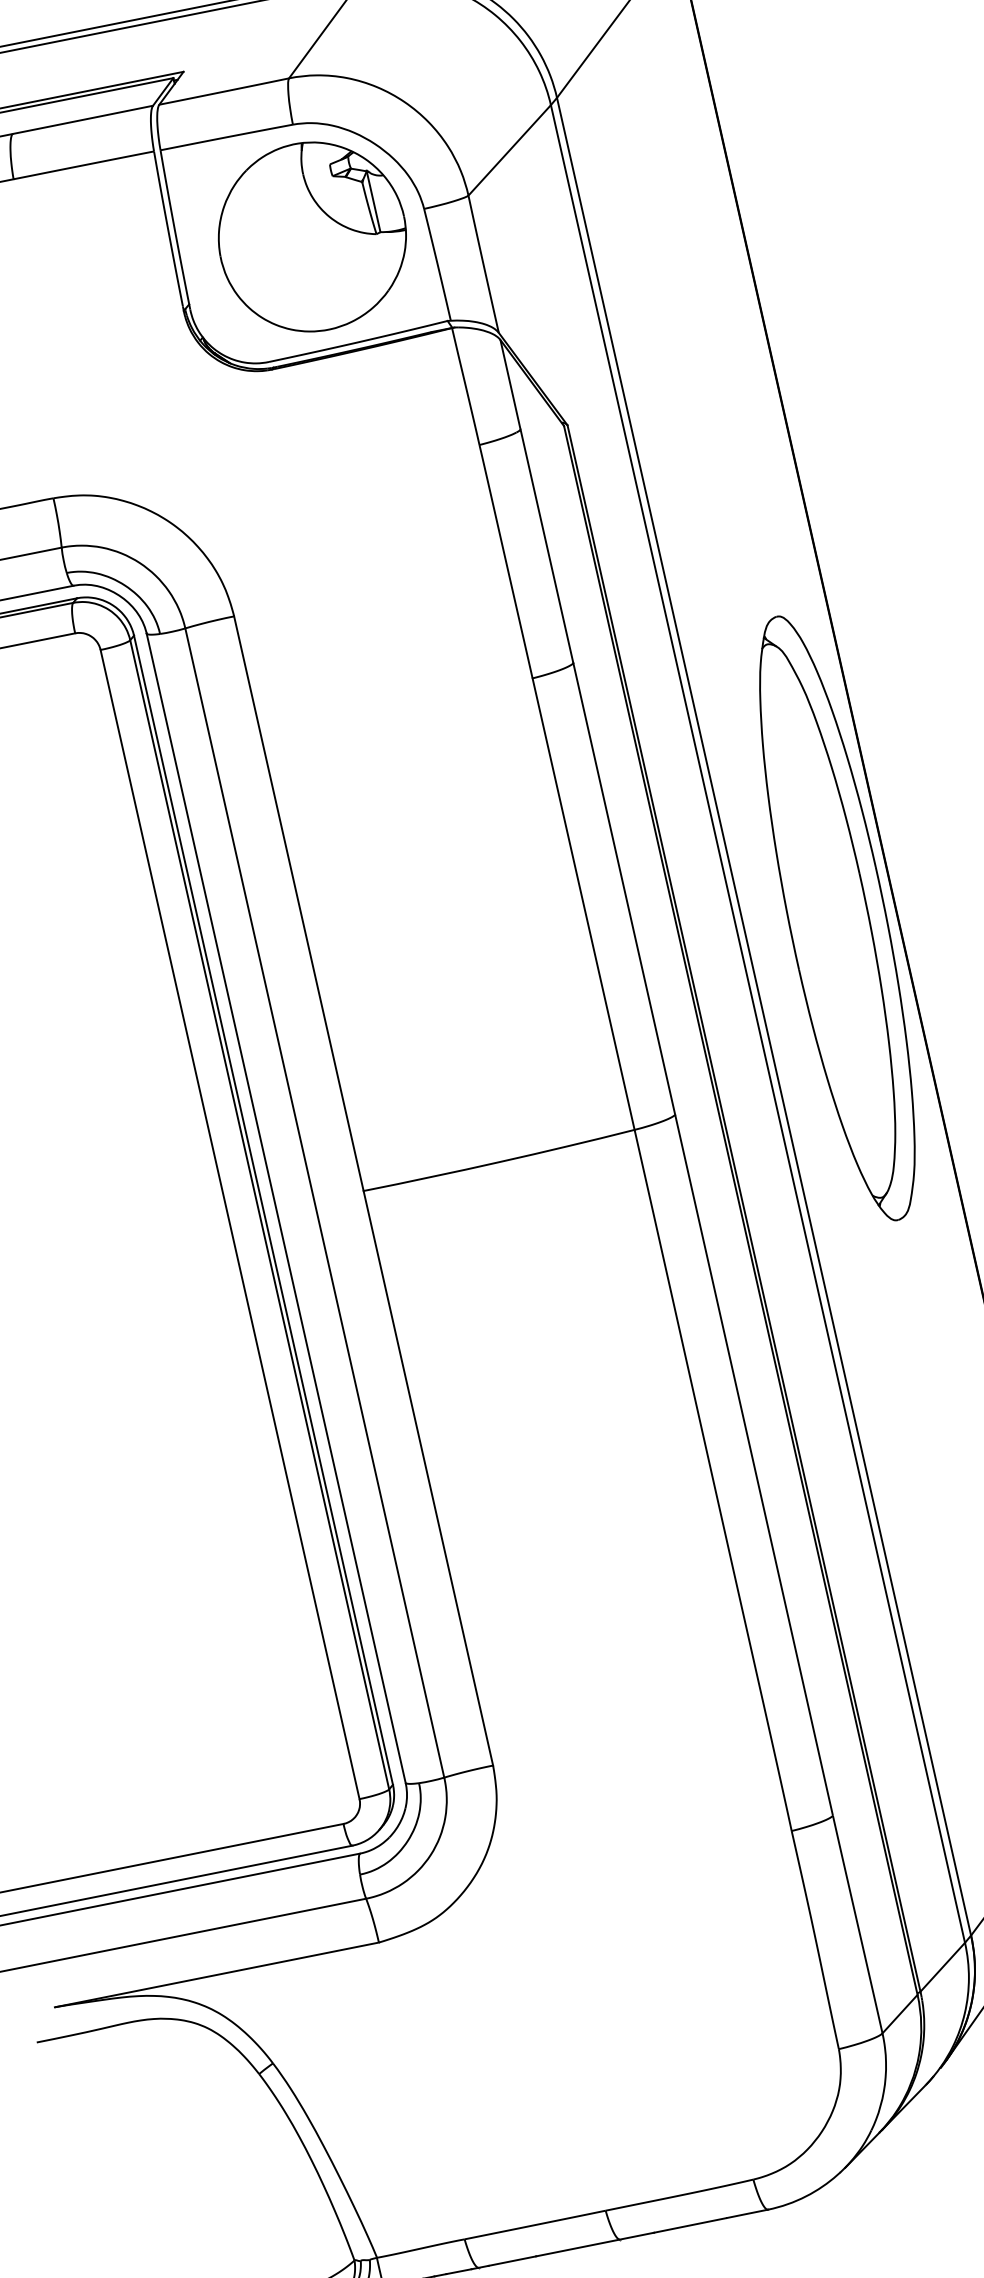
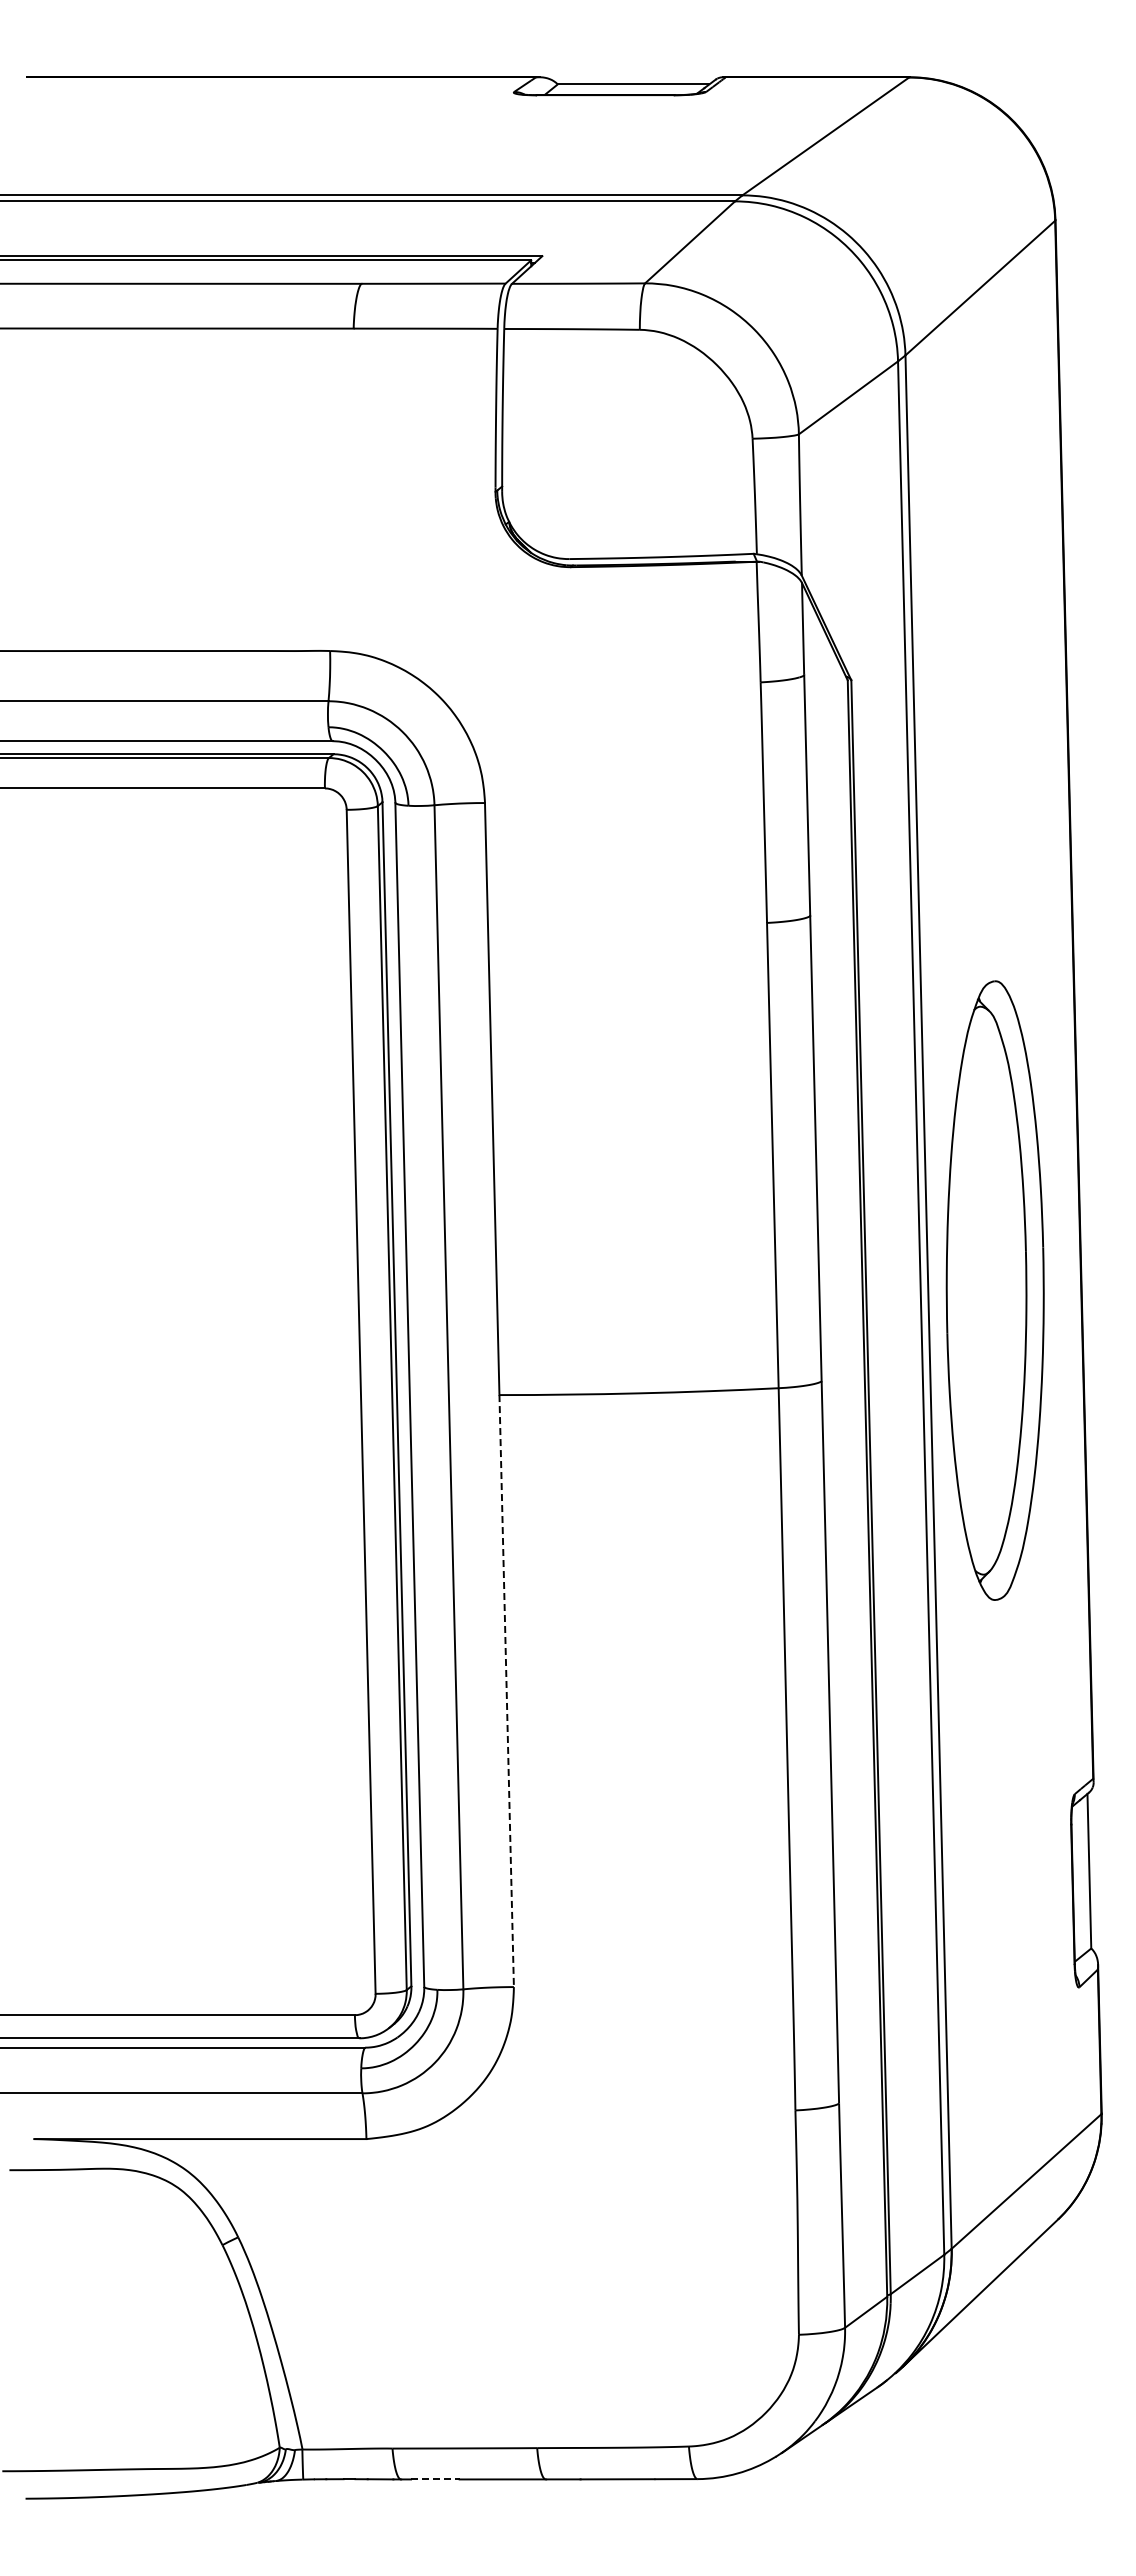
part: (311, 236) -> (636, 443), removed
part: (836, 918) -> (994, 1290), moved
line: (428, 1478) -> (506, 1691), solid -> dashed
line: (512, 2261) -> (435, 2479), solid -> dashed

